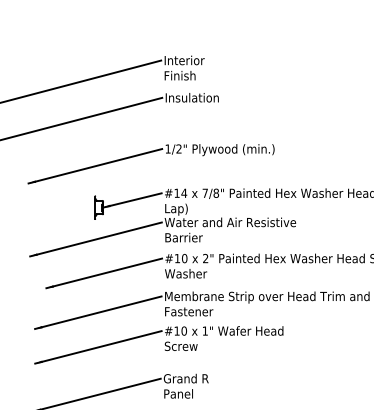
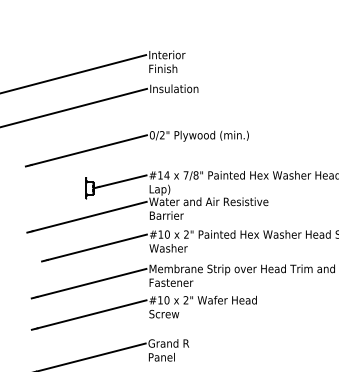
text: (167, 148) -> (151, 134), 1/2" -> 0/2"
text: (204, 330) -> (185, 299), 1" -> 2"

